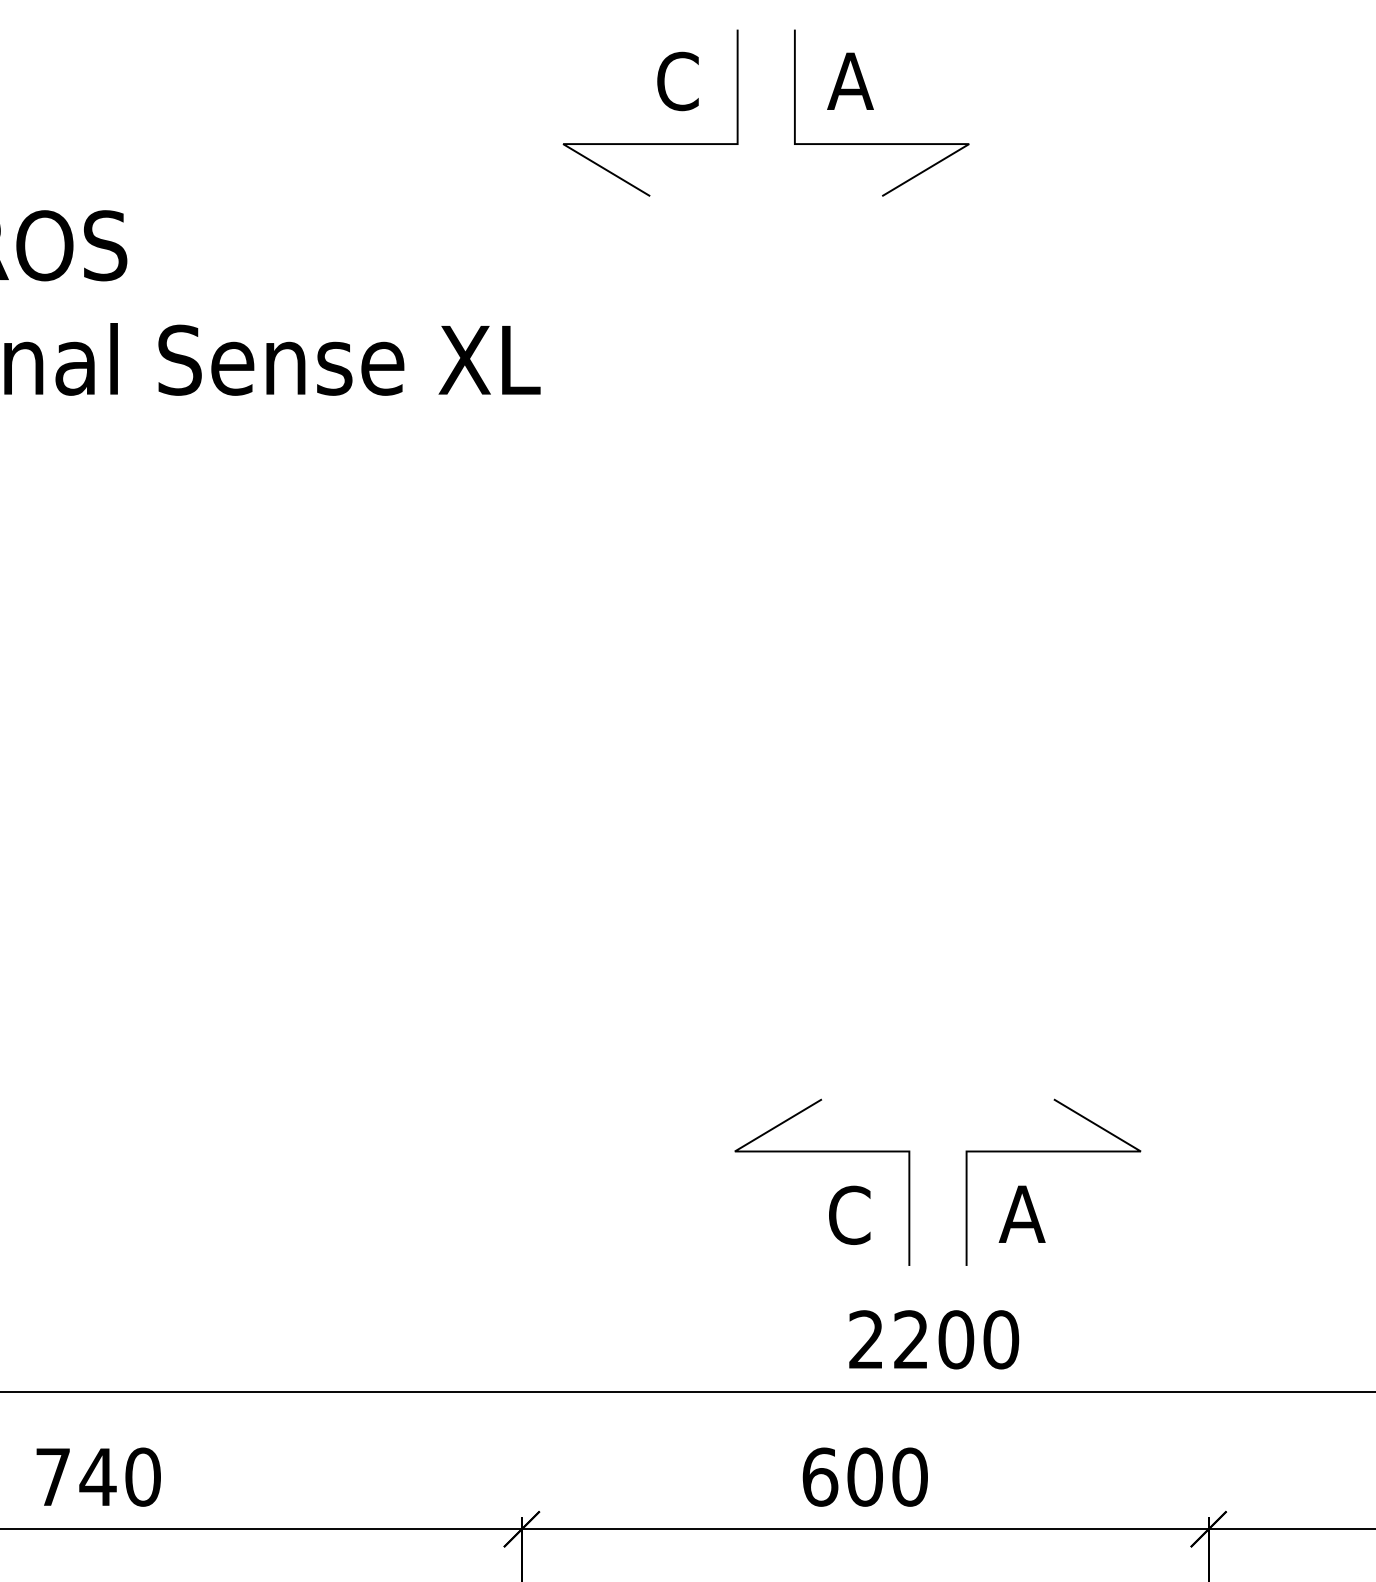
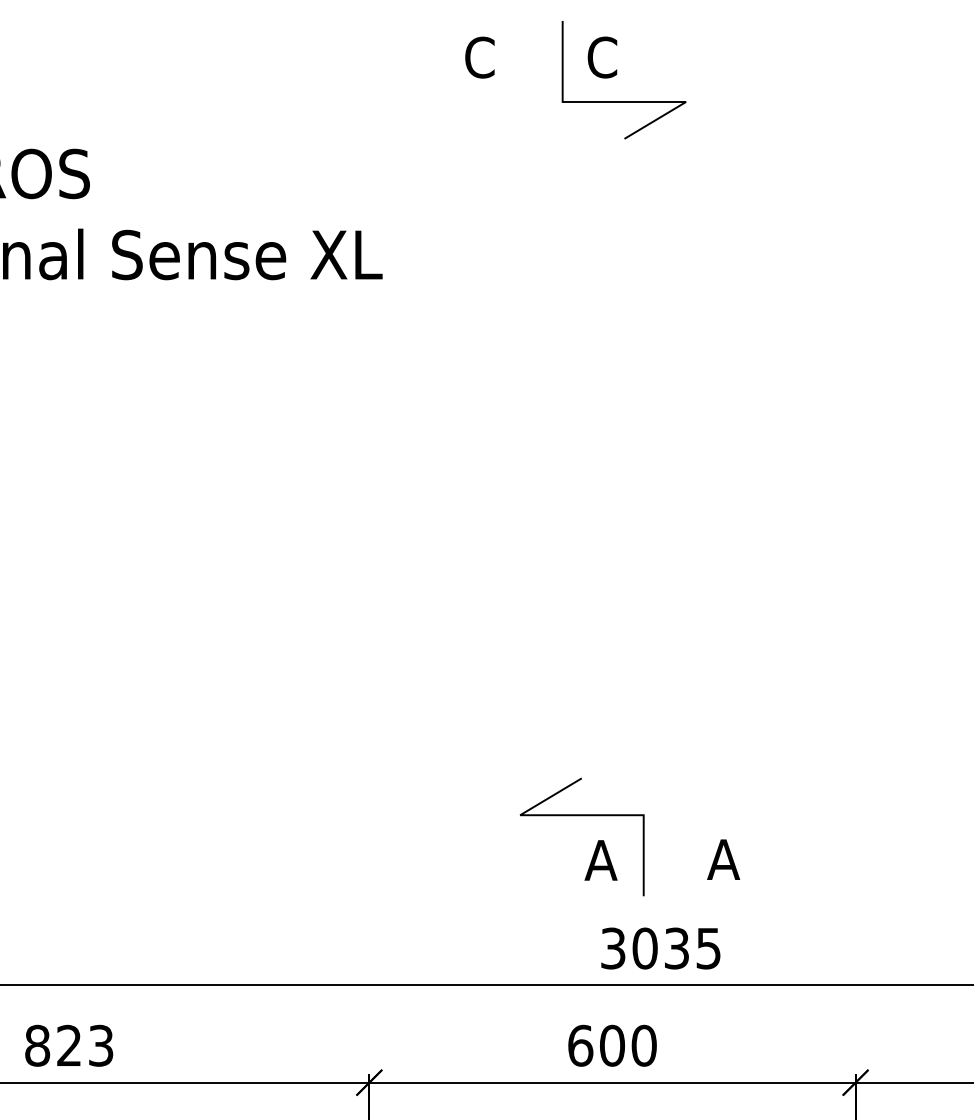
text: (850, 80) -> (602, 56), A -> C
line: (650, 143) -> (460, 101), removed
line: (1053, 1152) -> (745, 815), removed
text: (848, 1214) -> (600, 859), C -> A
text: (934, 1339) -> (661, 948), 2200 -> 3035
text: (97, 1476) -> (68, 1045), 740 -> 823

